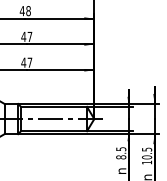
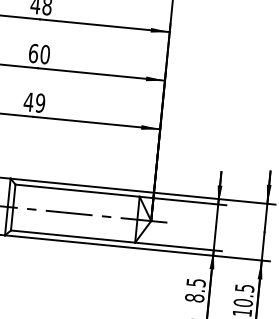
text: (26, 36) -> (38, 53), 47 -> 60
text: (29, 62) -> (39, 102), 47 -> 49

